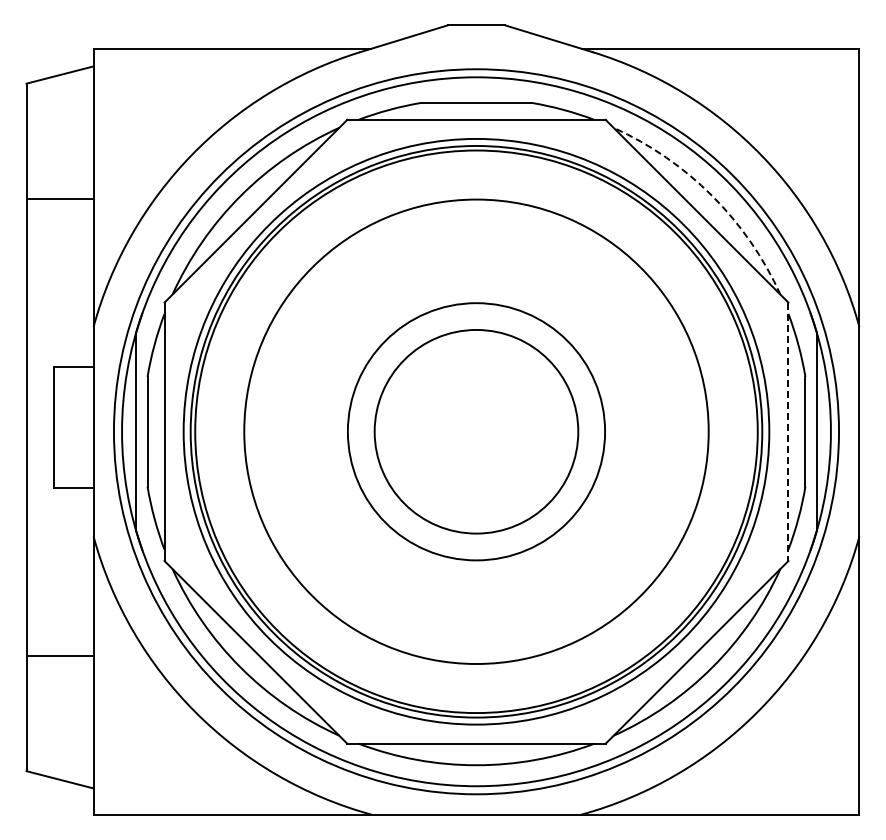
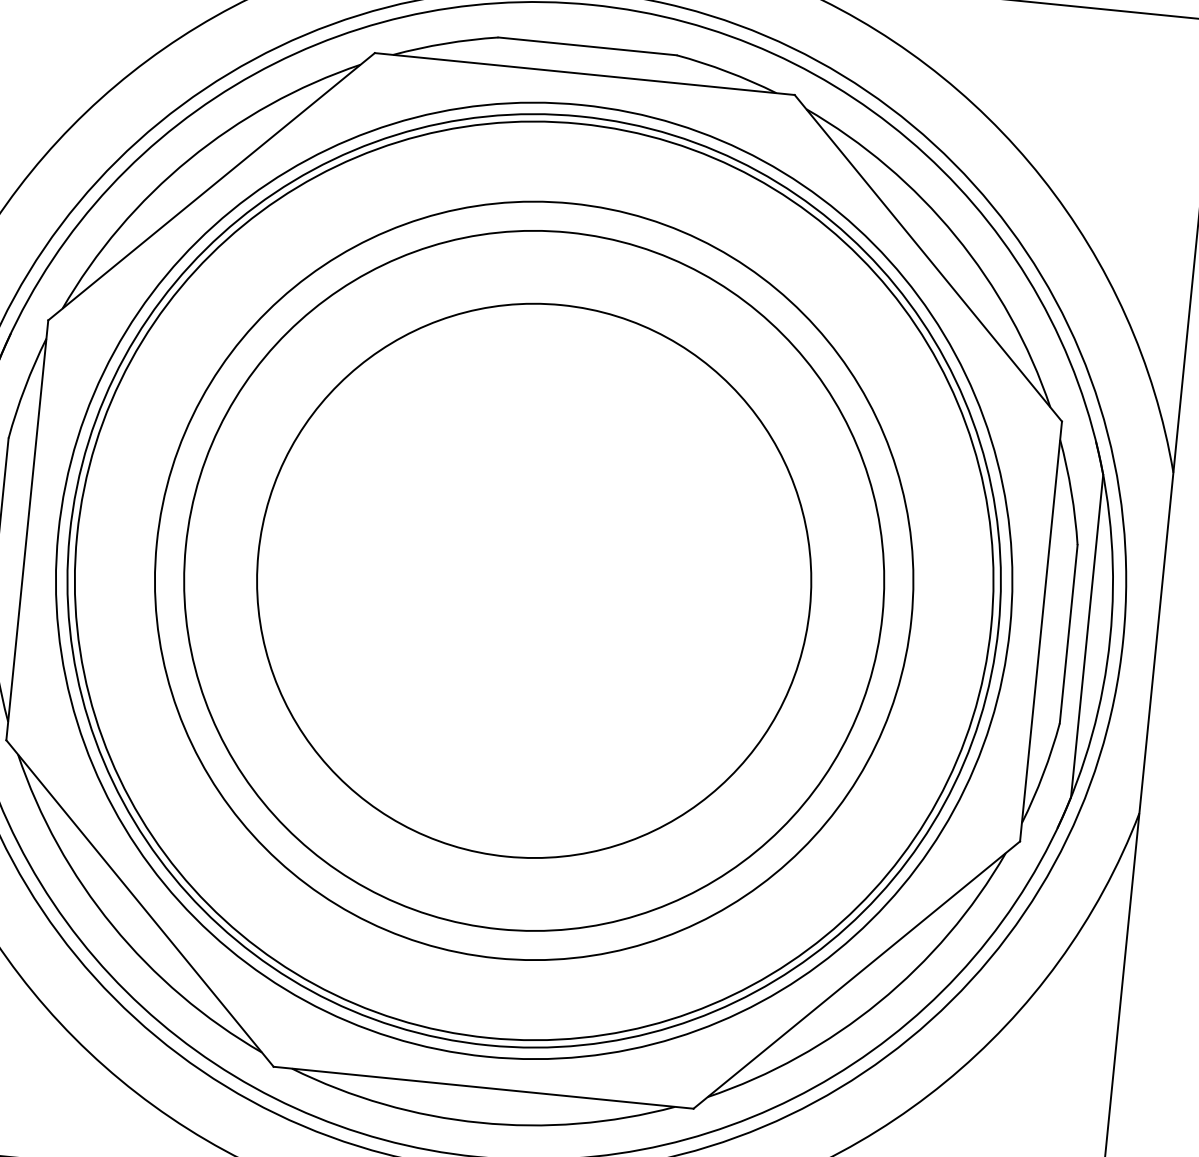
arc: (712, 195) -> (956, 235), dashed -> solid
circle: (476, 431) -> (534, 580), size x1.67
circle: (476, 431) -> (534, 580), size x1.67
line: (788, 432) -> (1041, 632), dashed -> solid

